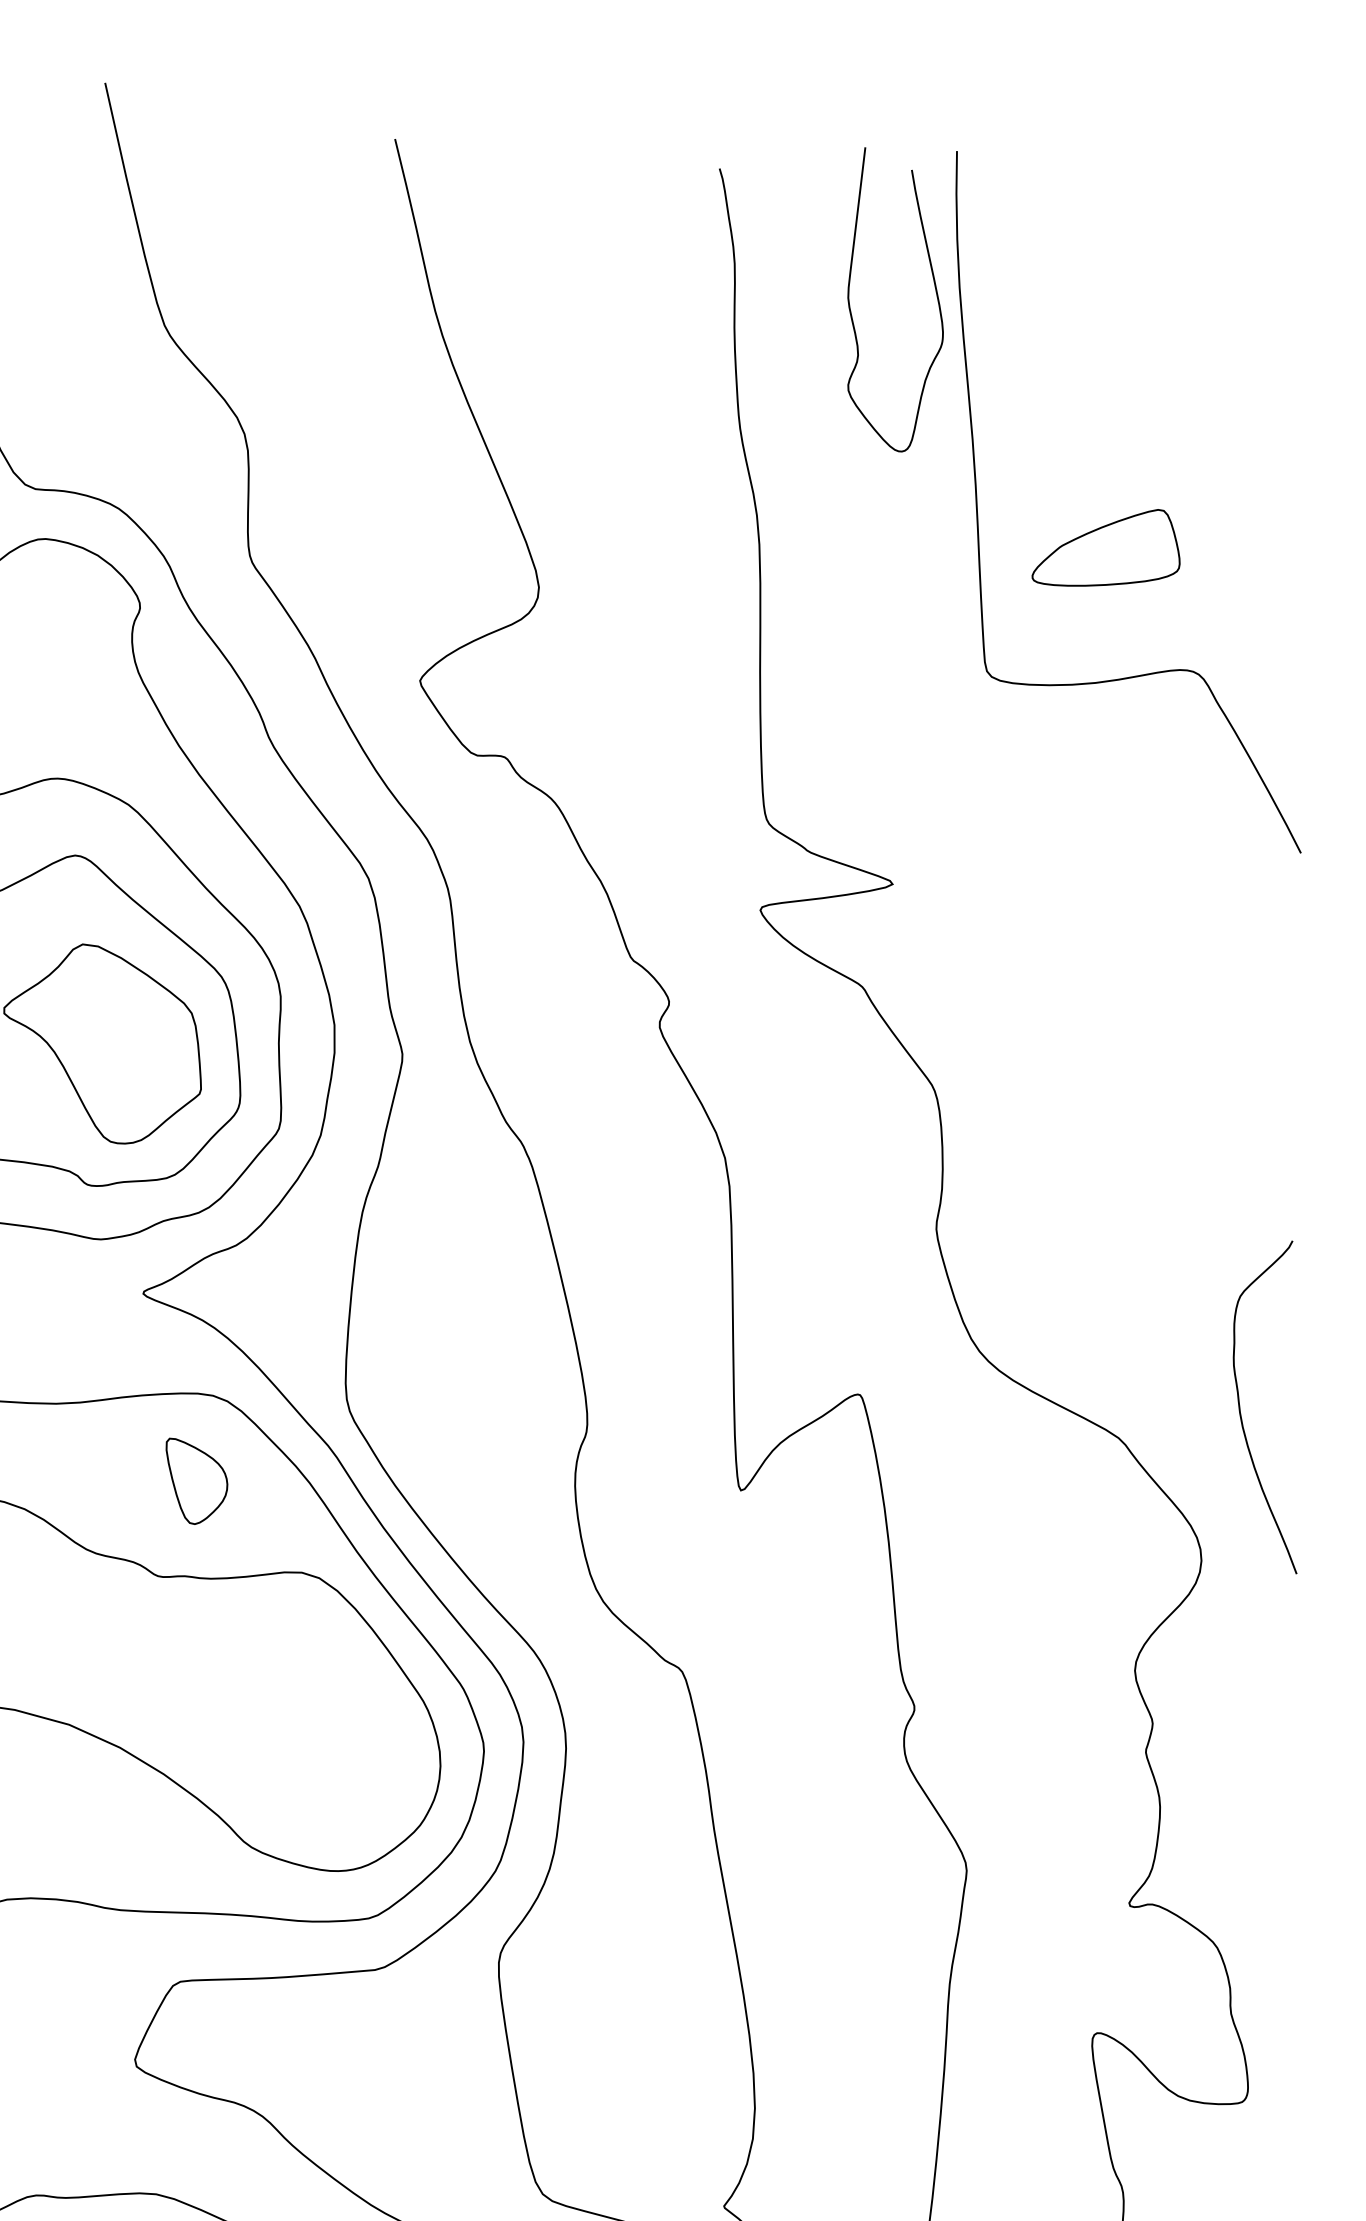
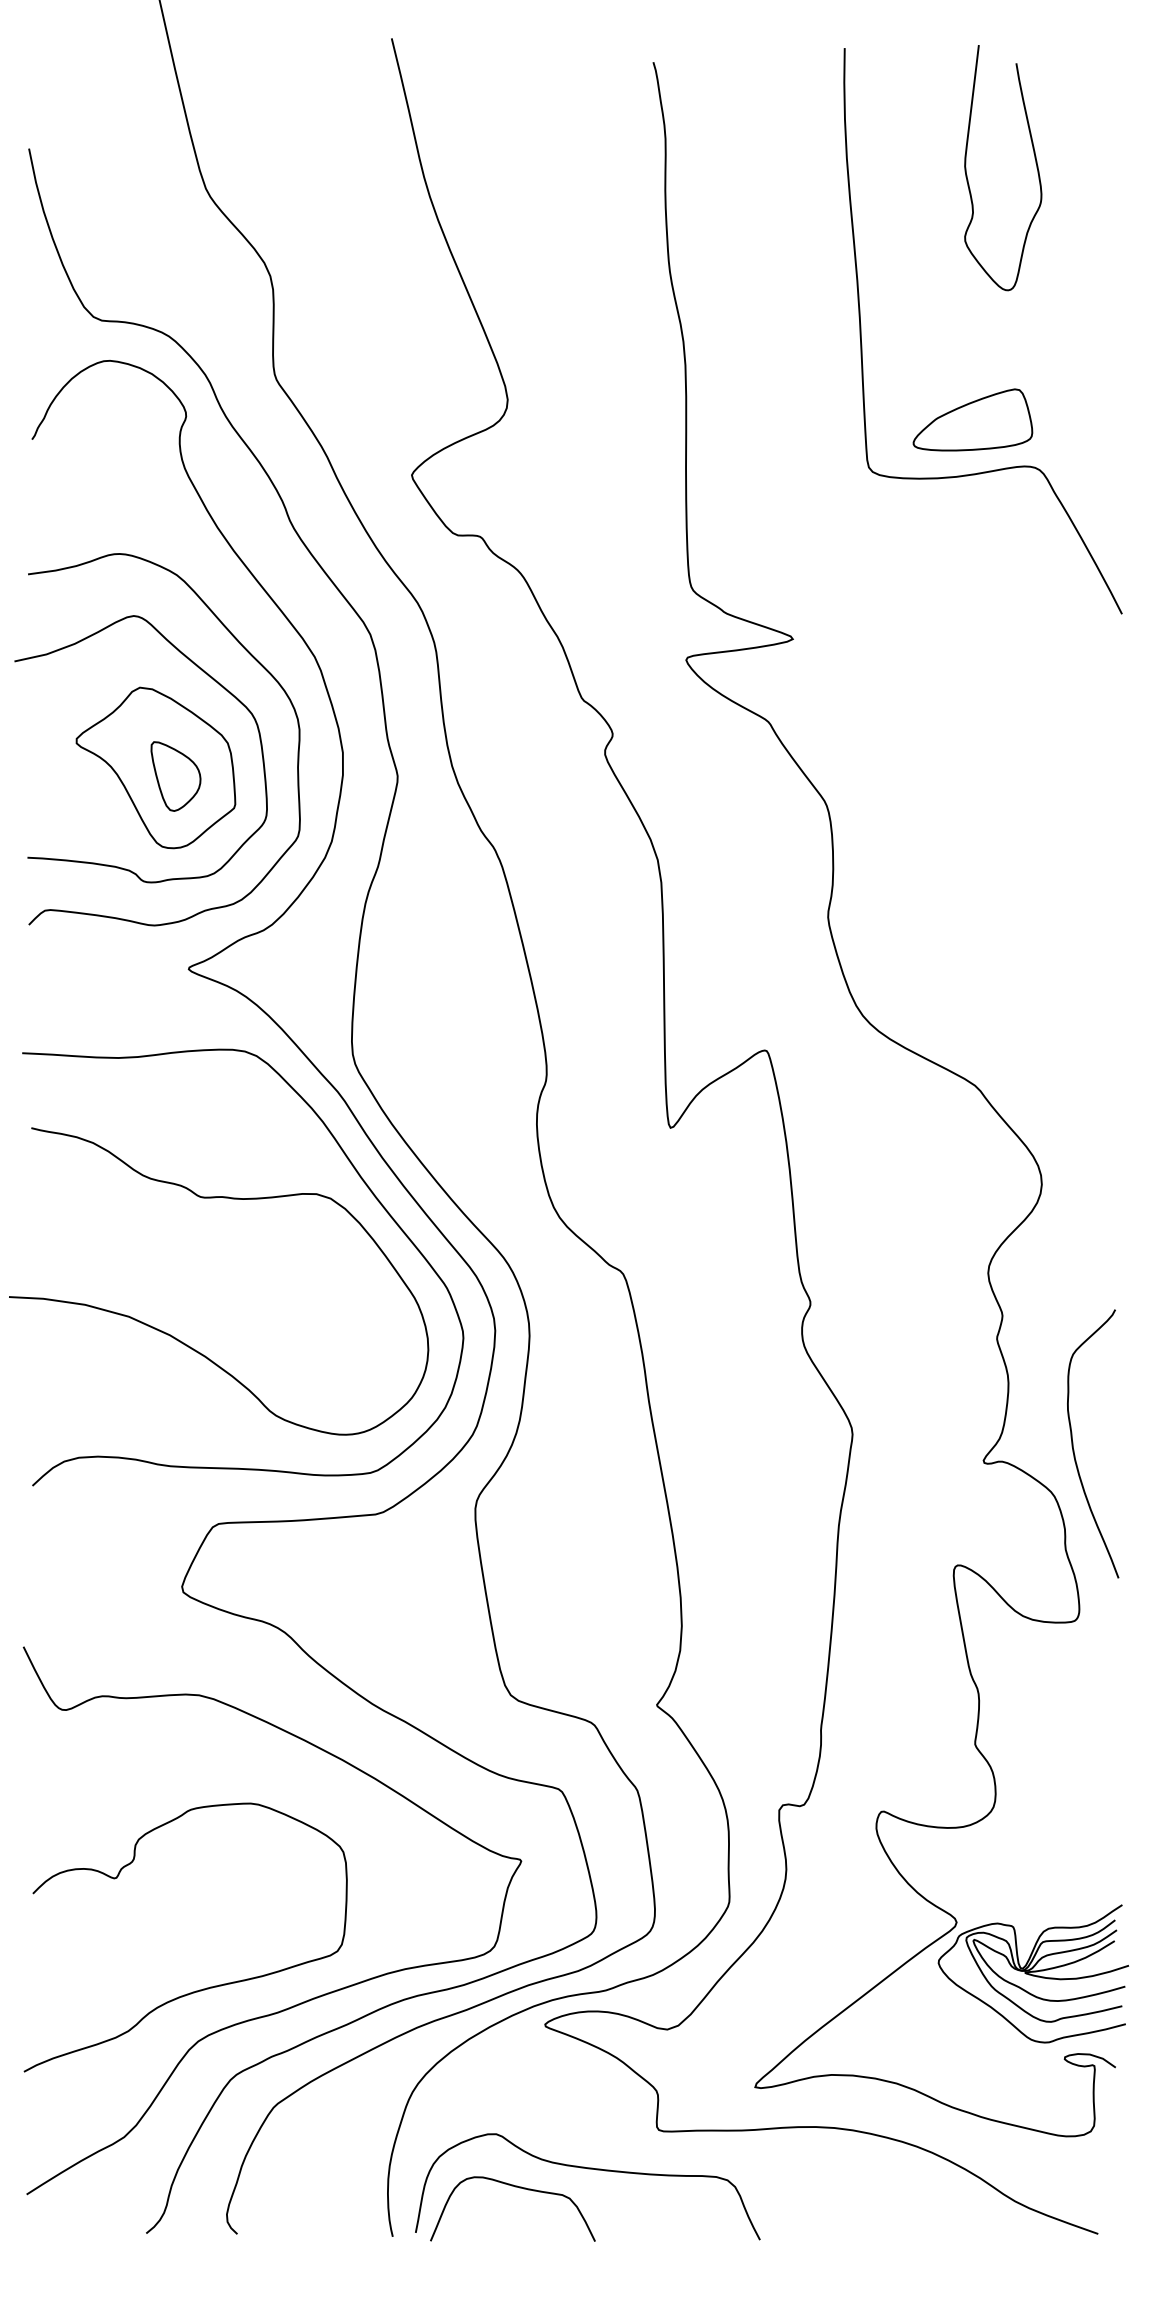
curve: (935, 294) -> (1035, 163), moved
part: (1105, 547) -> (972, 419), moved
curve: (1241, 1414) -> (1074, 1449), moved
part: (196, 1481) -> (175, 776), moved

